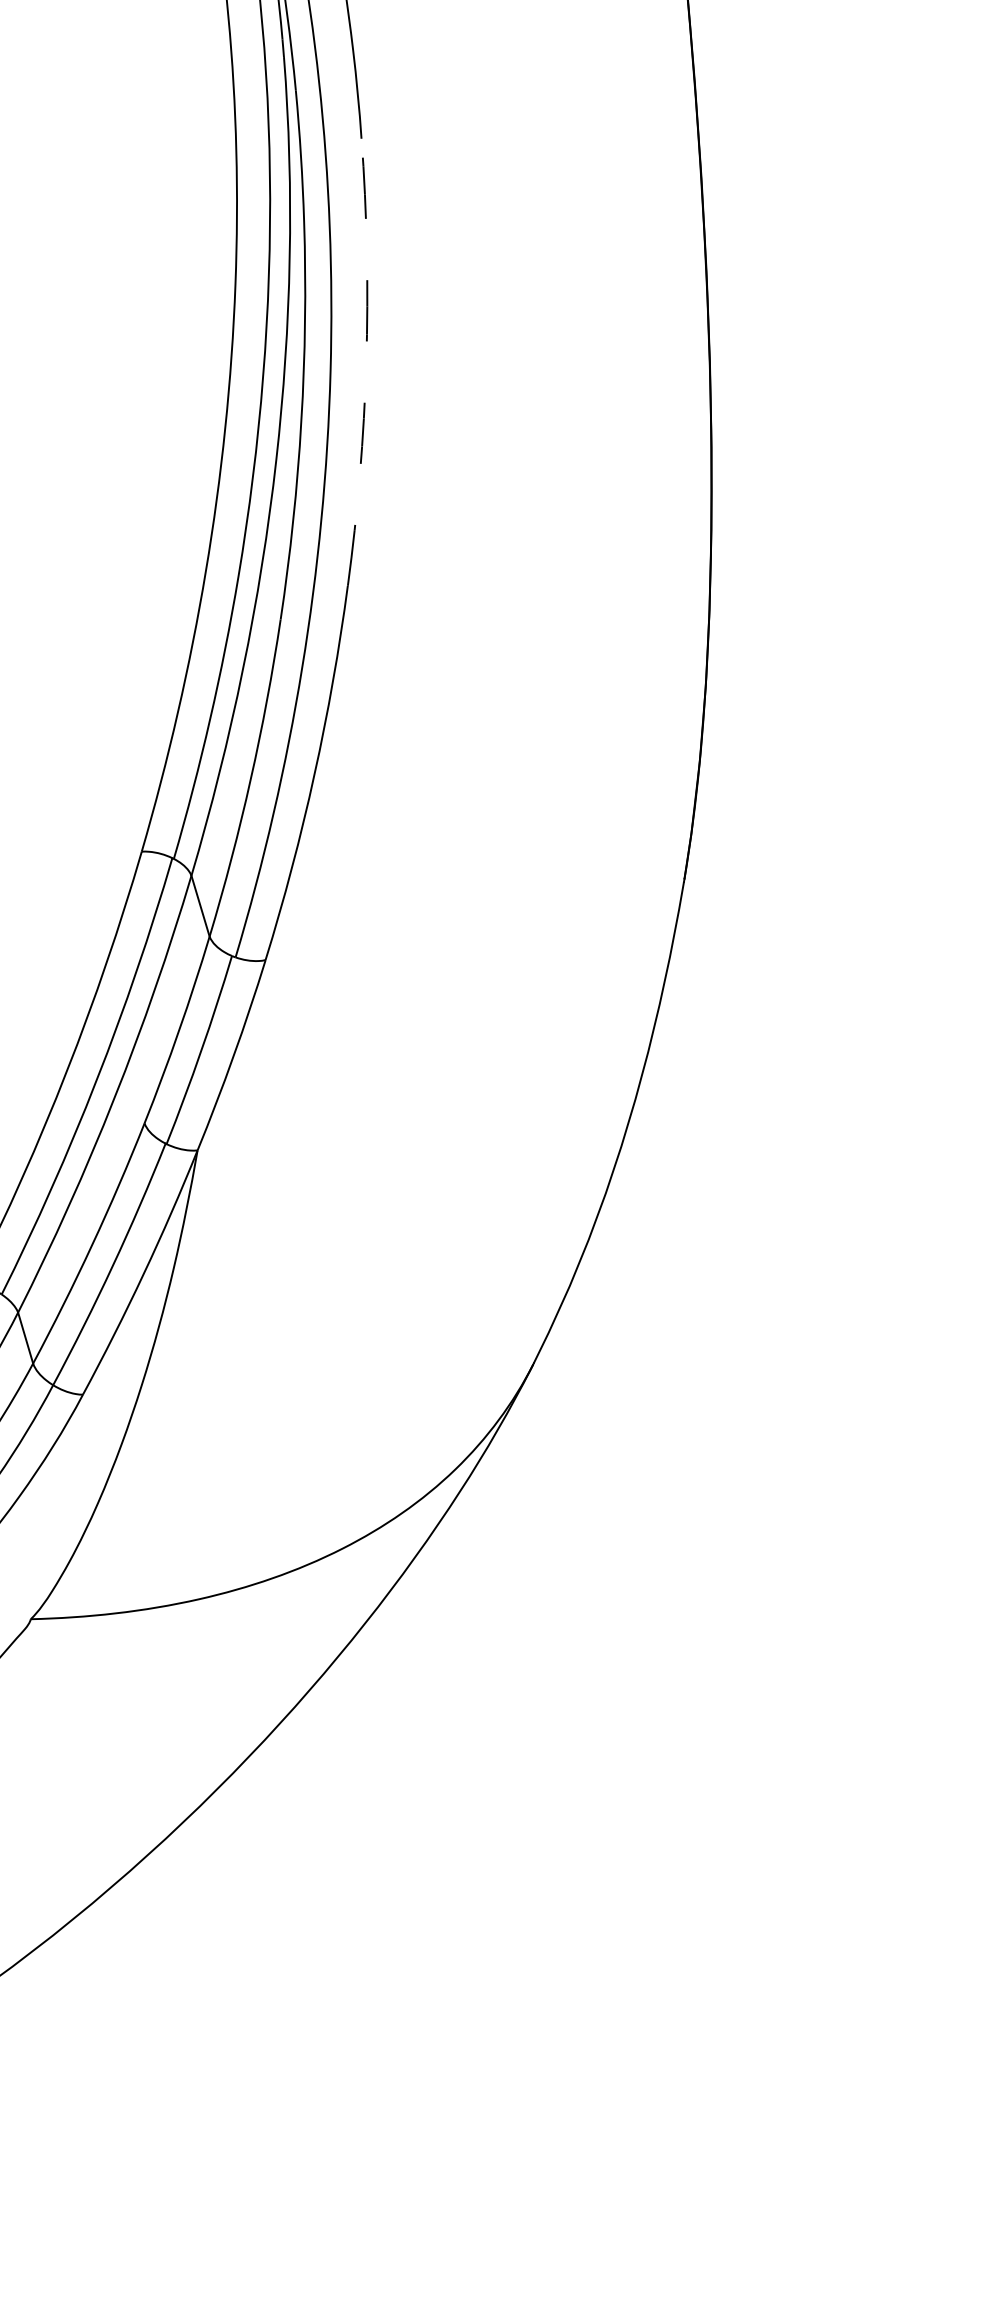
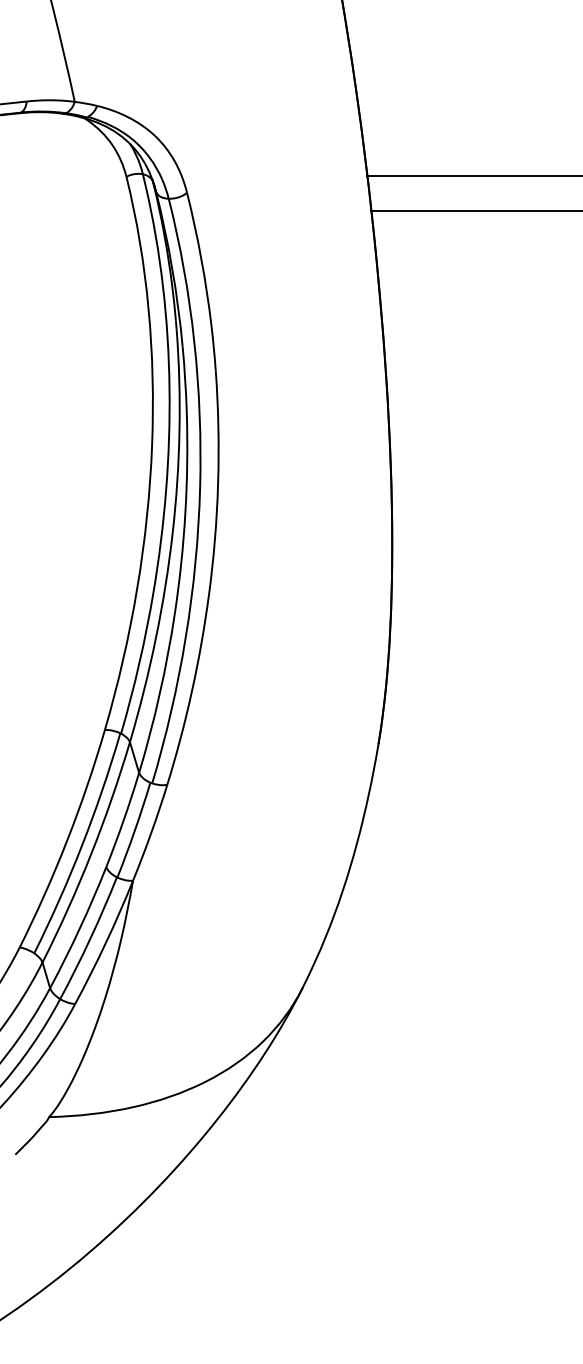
arc: (367, 362) -> (218, 483), dashed -> solid

